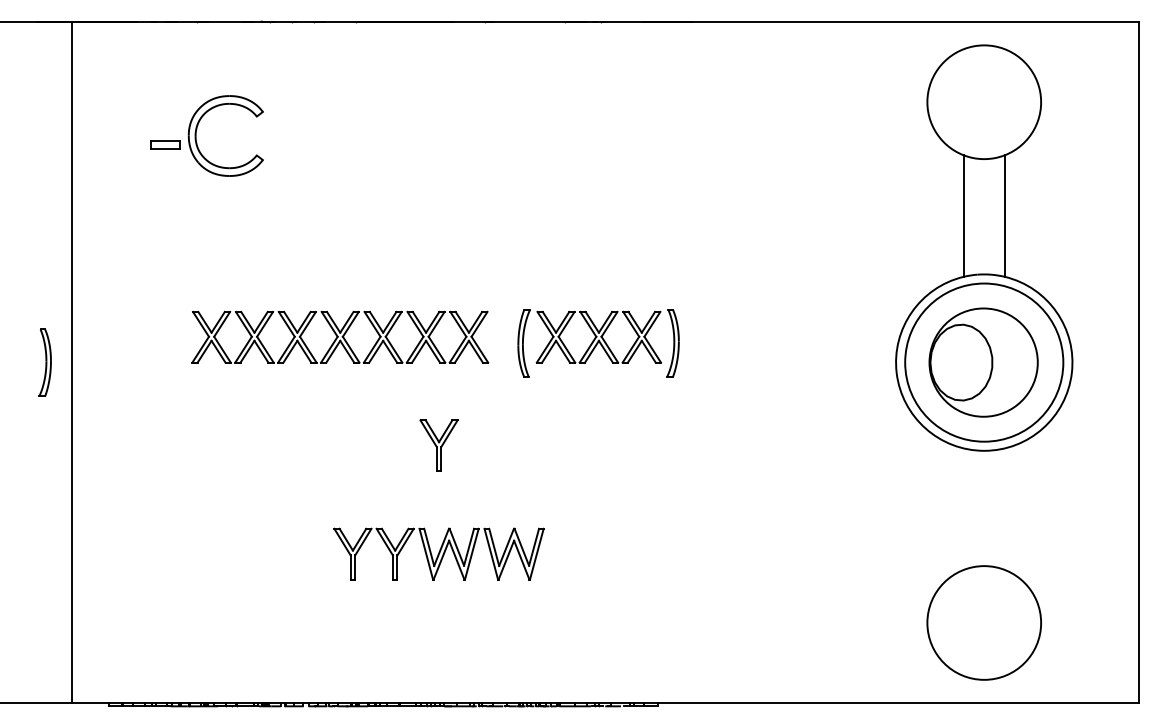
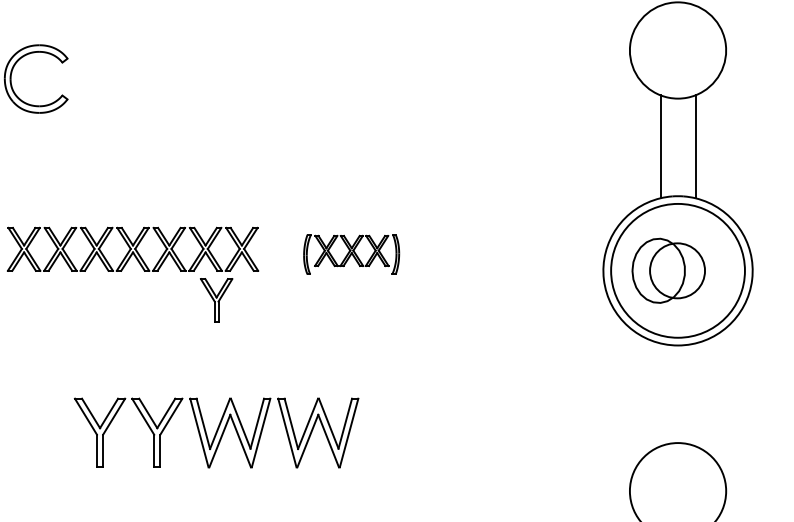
part: (598, 343) -> (351, 254), size x0.7
circle: (983, 362) -> (677, 270), size x0.6
part: (438, 445) -> (216, 300), moved
part: (438, 553) -> (216, 432), size x1.6

